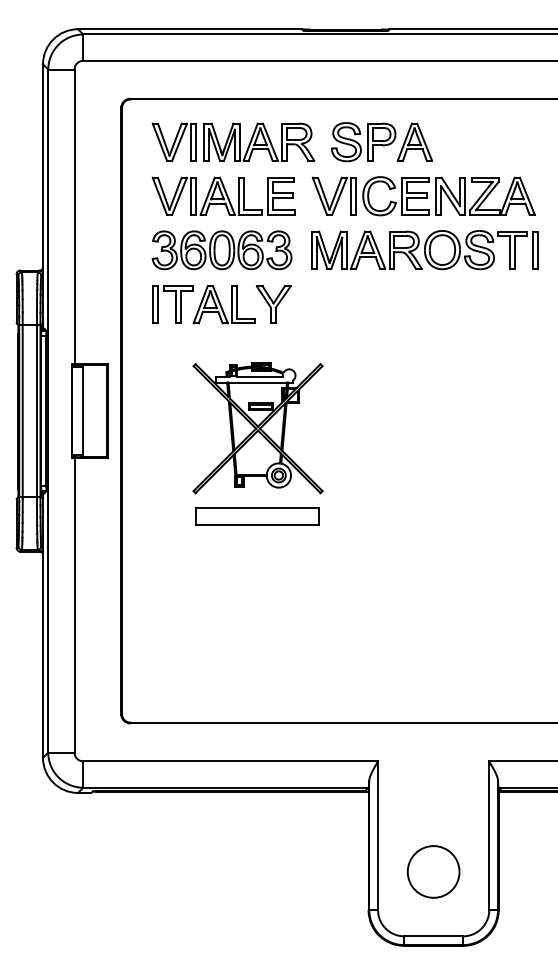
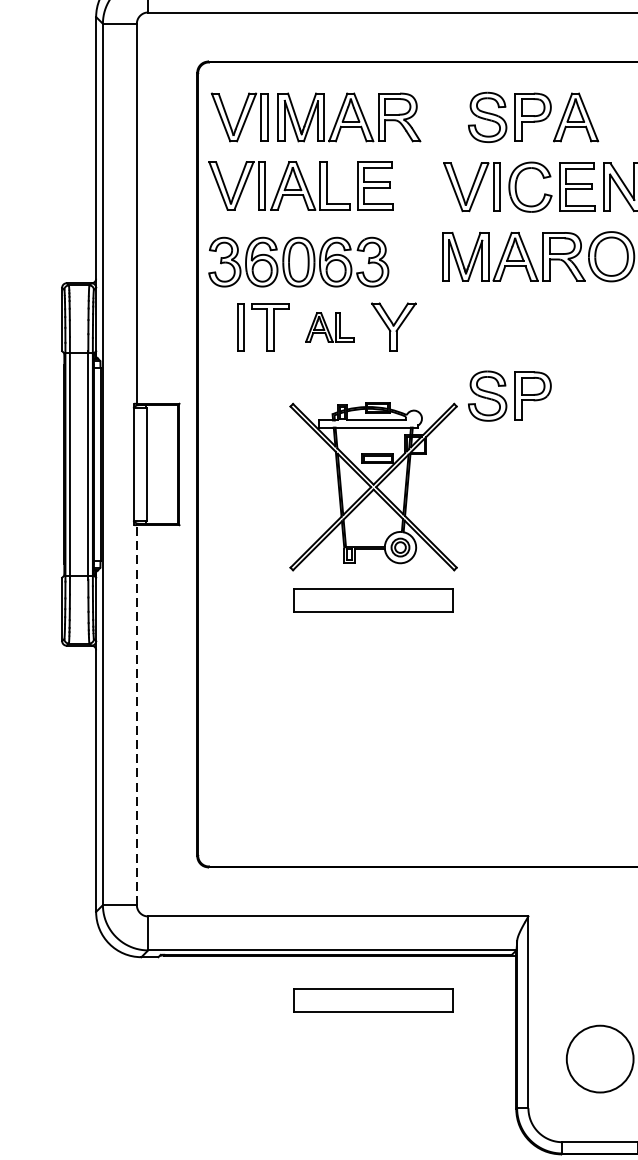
part: (233, 141) -> (316, 116), moved
part: (223, 195) -> (300, 185), moved
part: (221, 250) -> (298, 262), moved
part: (223, 304) -> (329, 326), size x0.6
part: (363, 358) -> (509, 396), added
line: (74, 604) -> (136, 714), solid -> dashed
part: (257, 826) -> (372, 1000), added

